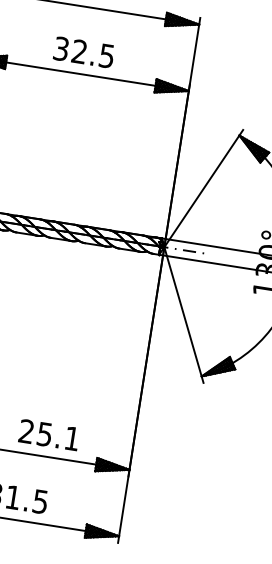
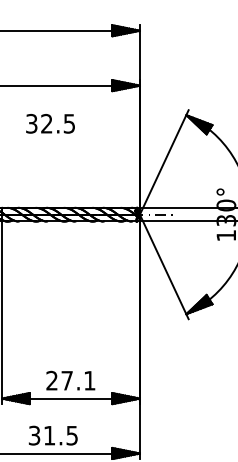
text: (84, 52) -> (50, 123), moved
text: (44, 433) -> (66, 380), 25.1 -> 27.1

